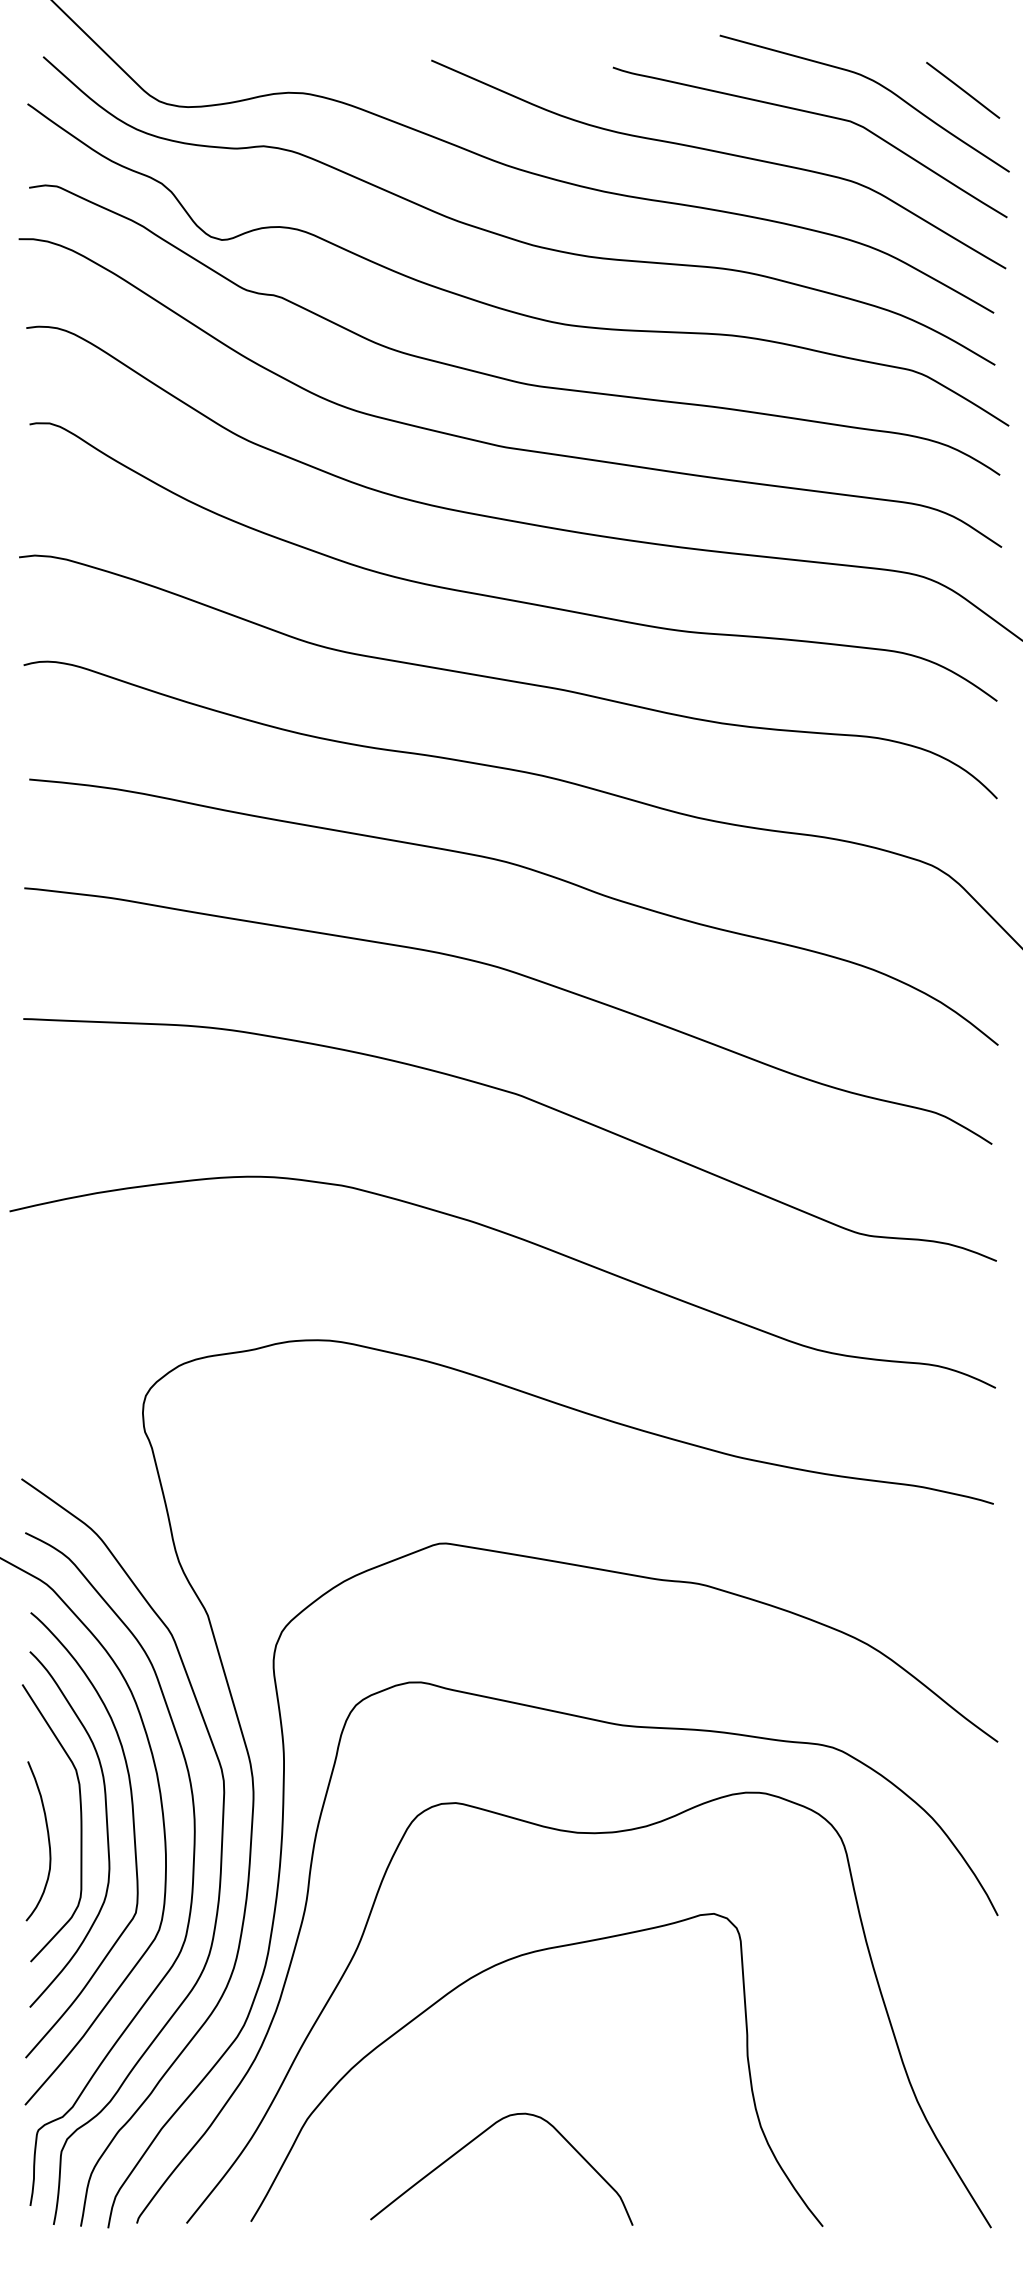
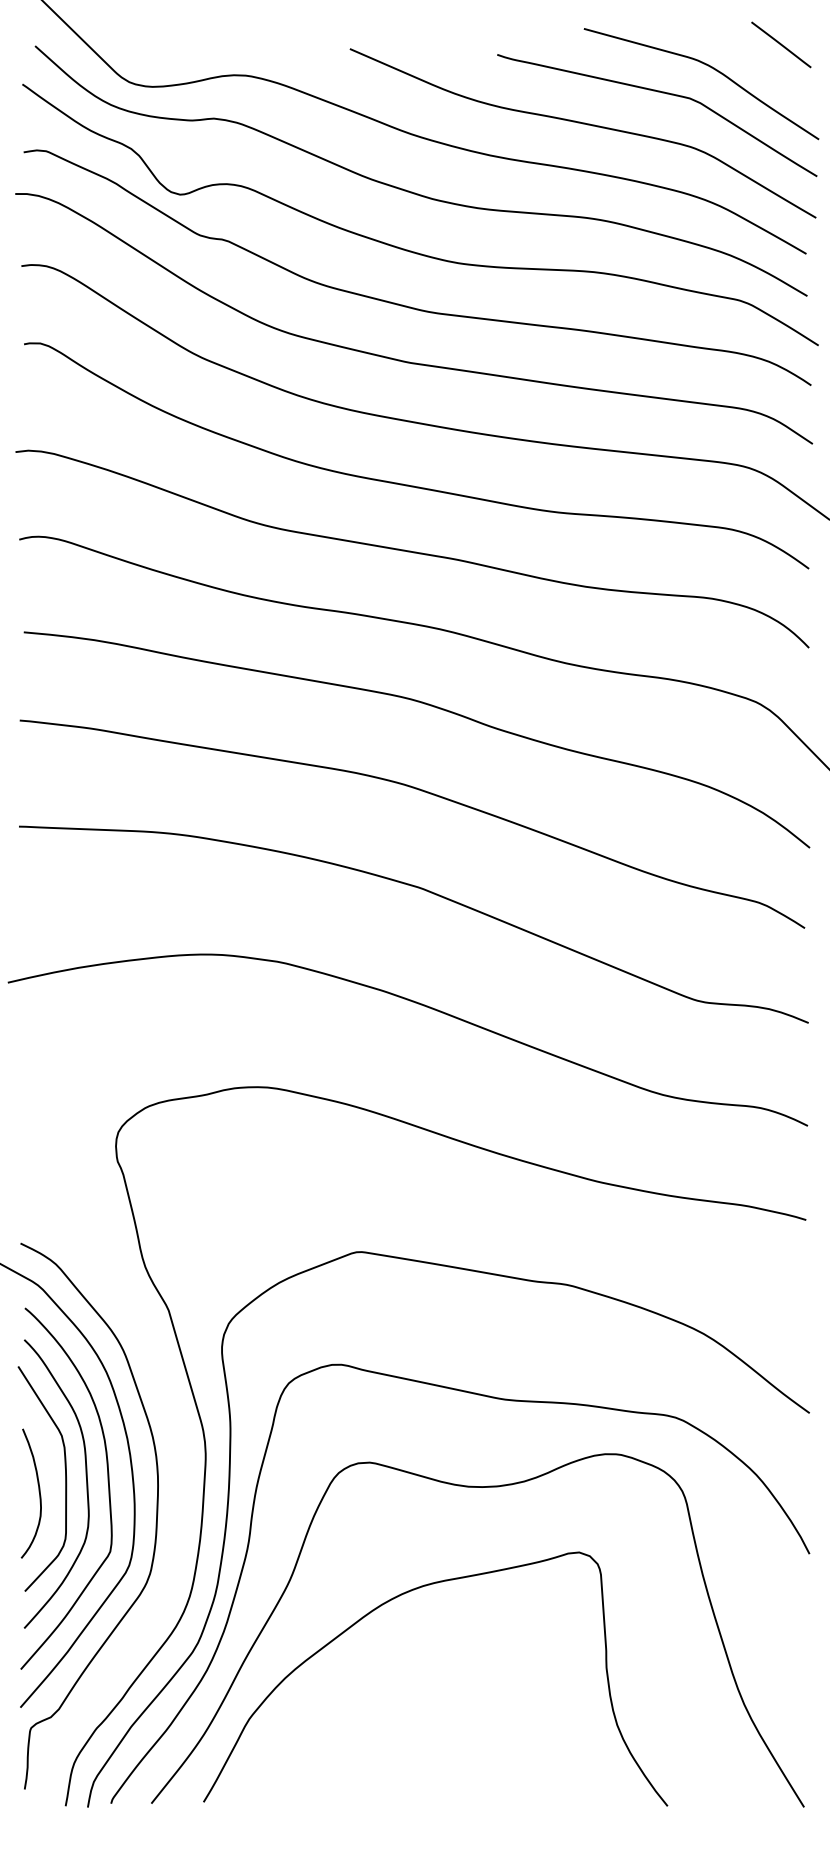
line: (963, 90) -> (781, 45), moved
curve: (220, 1851) -> (178, 1501), removed
curve: (478, 2137) -> (388, 1733), removed

